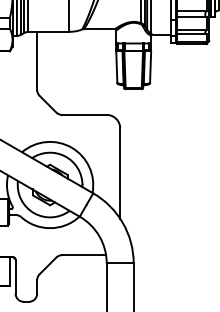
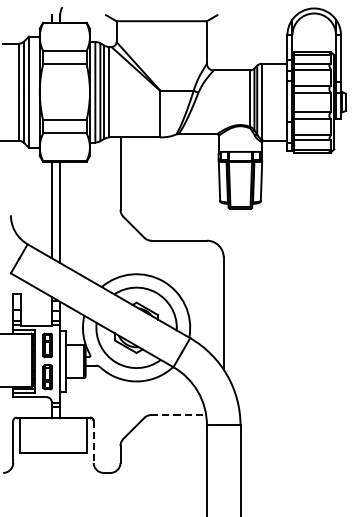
line: (84, 255) -> (179, 415), solid -> dashed
line: (15, 276) -> (93, 441), solid -> dashed

